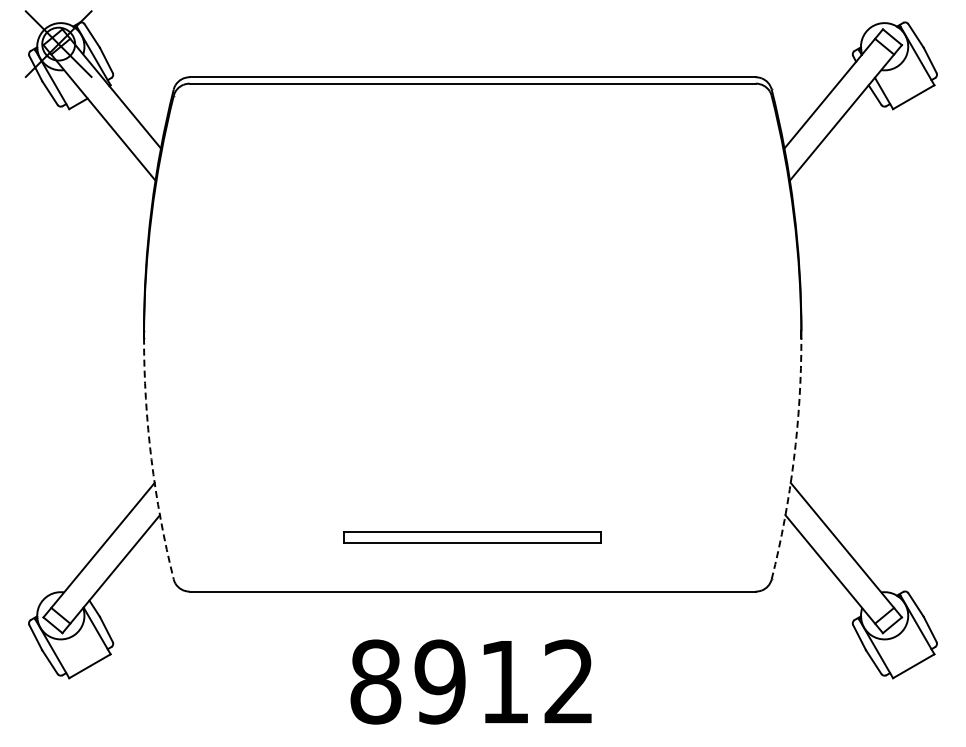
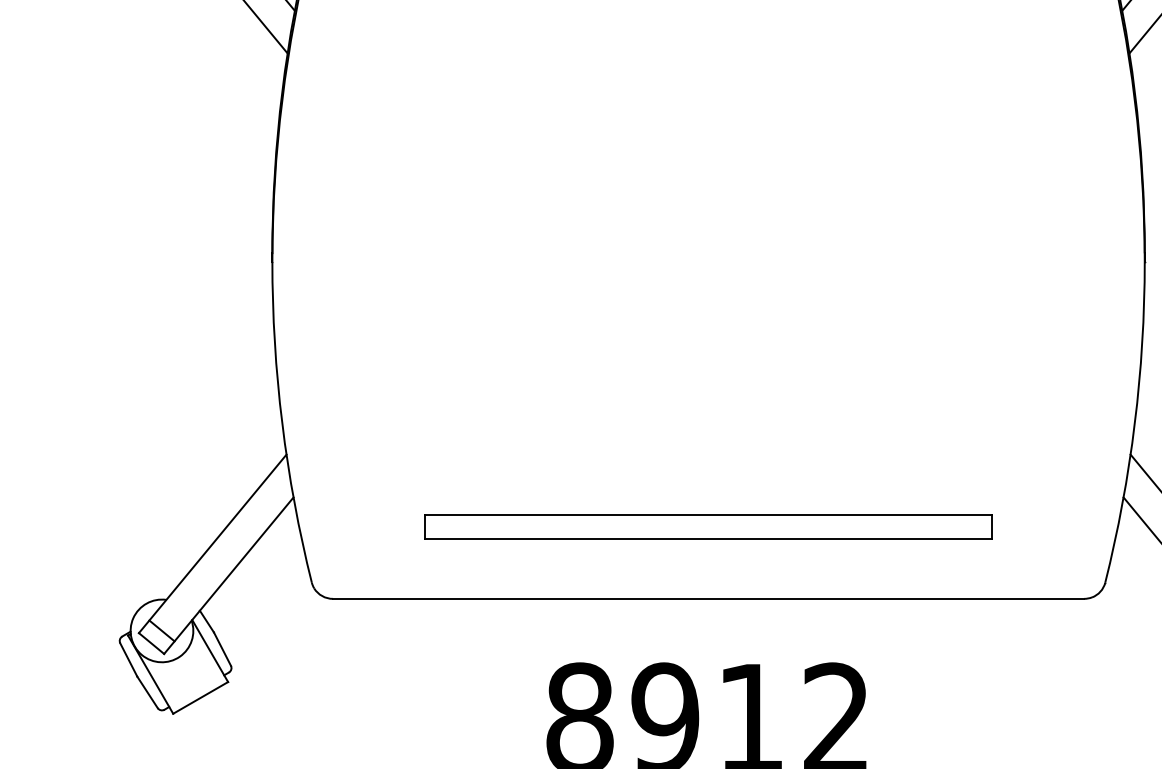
arc: (151, 459) -> (282, 423), dashed -> solid
arc: (793, 459) -> (1134, 423), dashed -> solid
part: (472, 536) -> (708, 525), size x1.67

